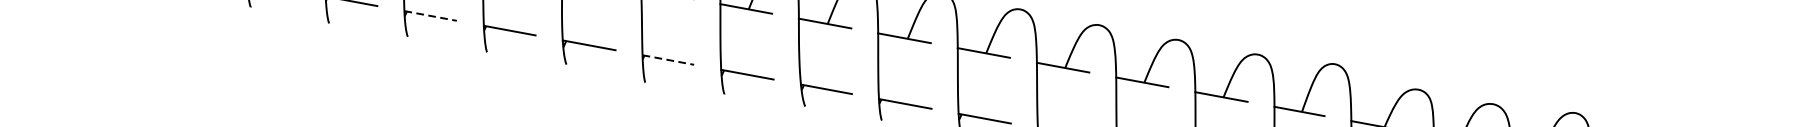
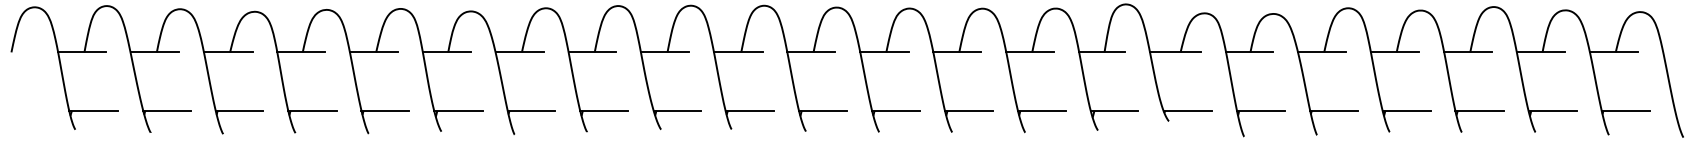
line: (430, 15) -> (312, 110), dashed -> solid
line: (668, 59) -> (531, 110), dashed -> solid

